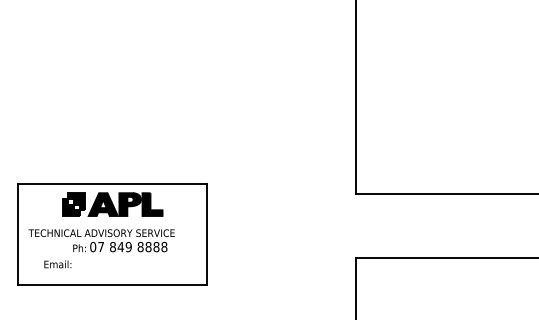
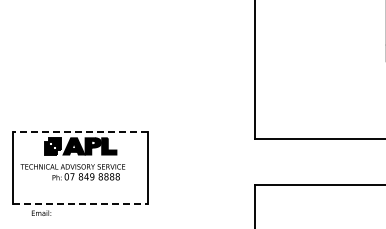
line: (112, 183) -> (80, 131), solid -> dashed
text: (57, 263) -> (41, 212), moved
line: (112, 284) -> (80, 203), solid -> dashed

